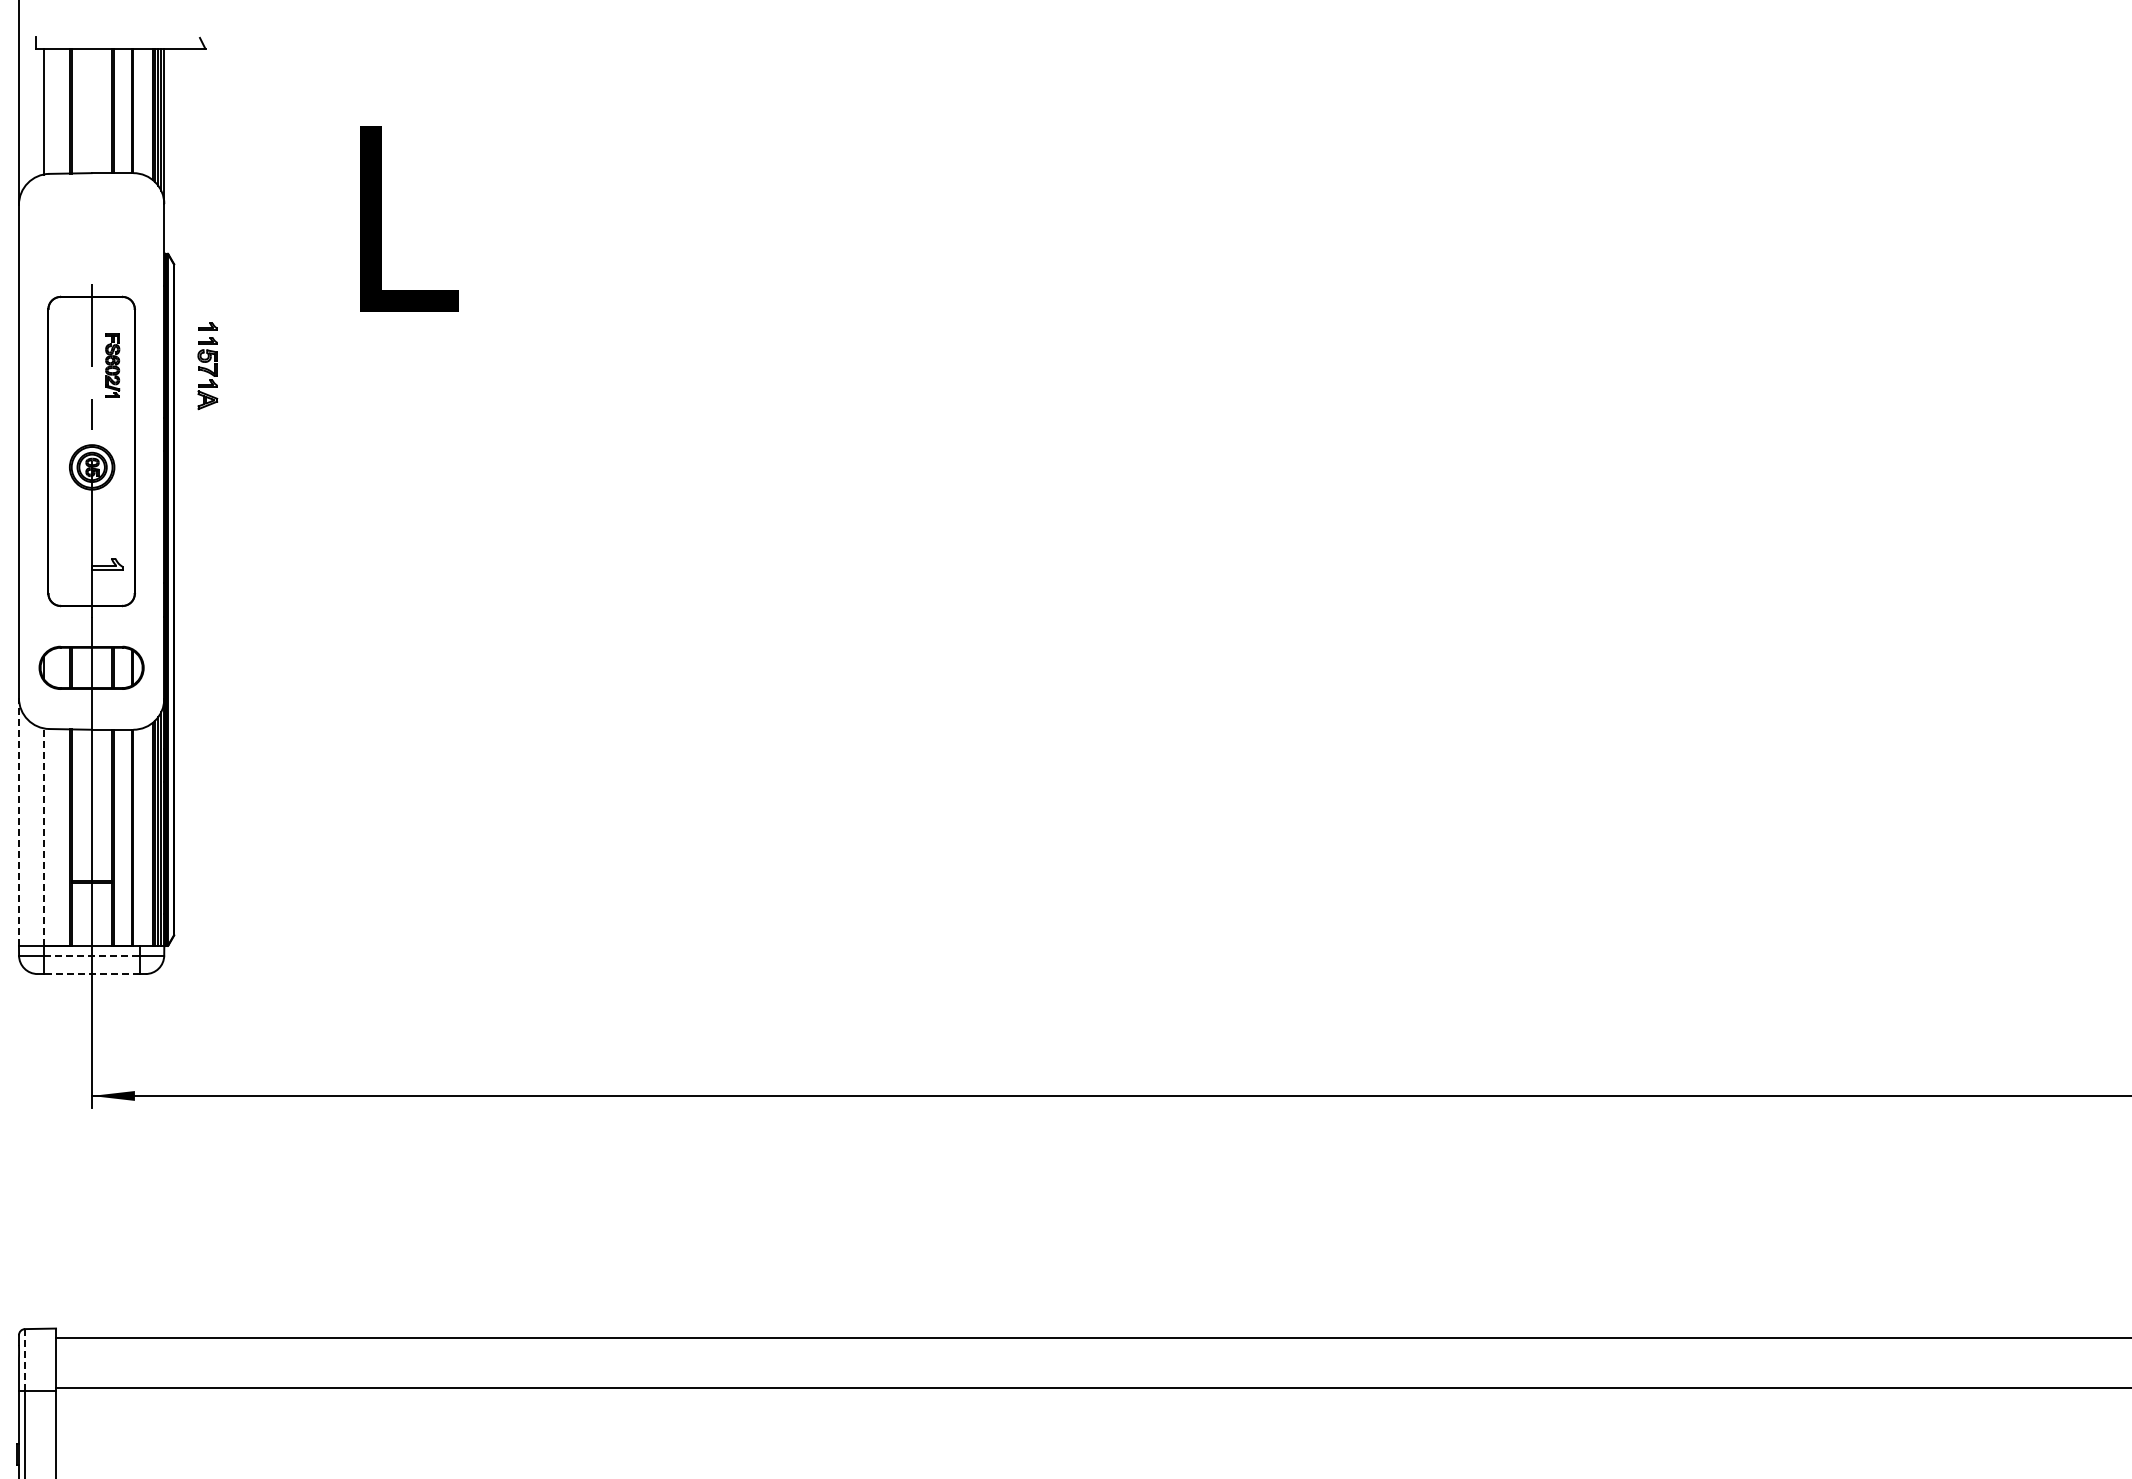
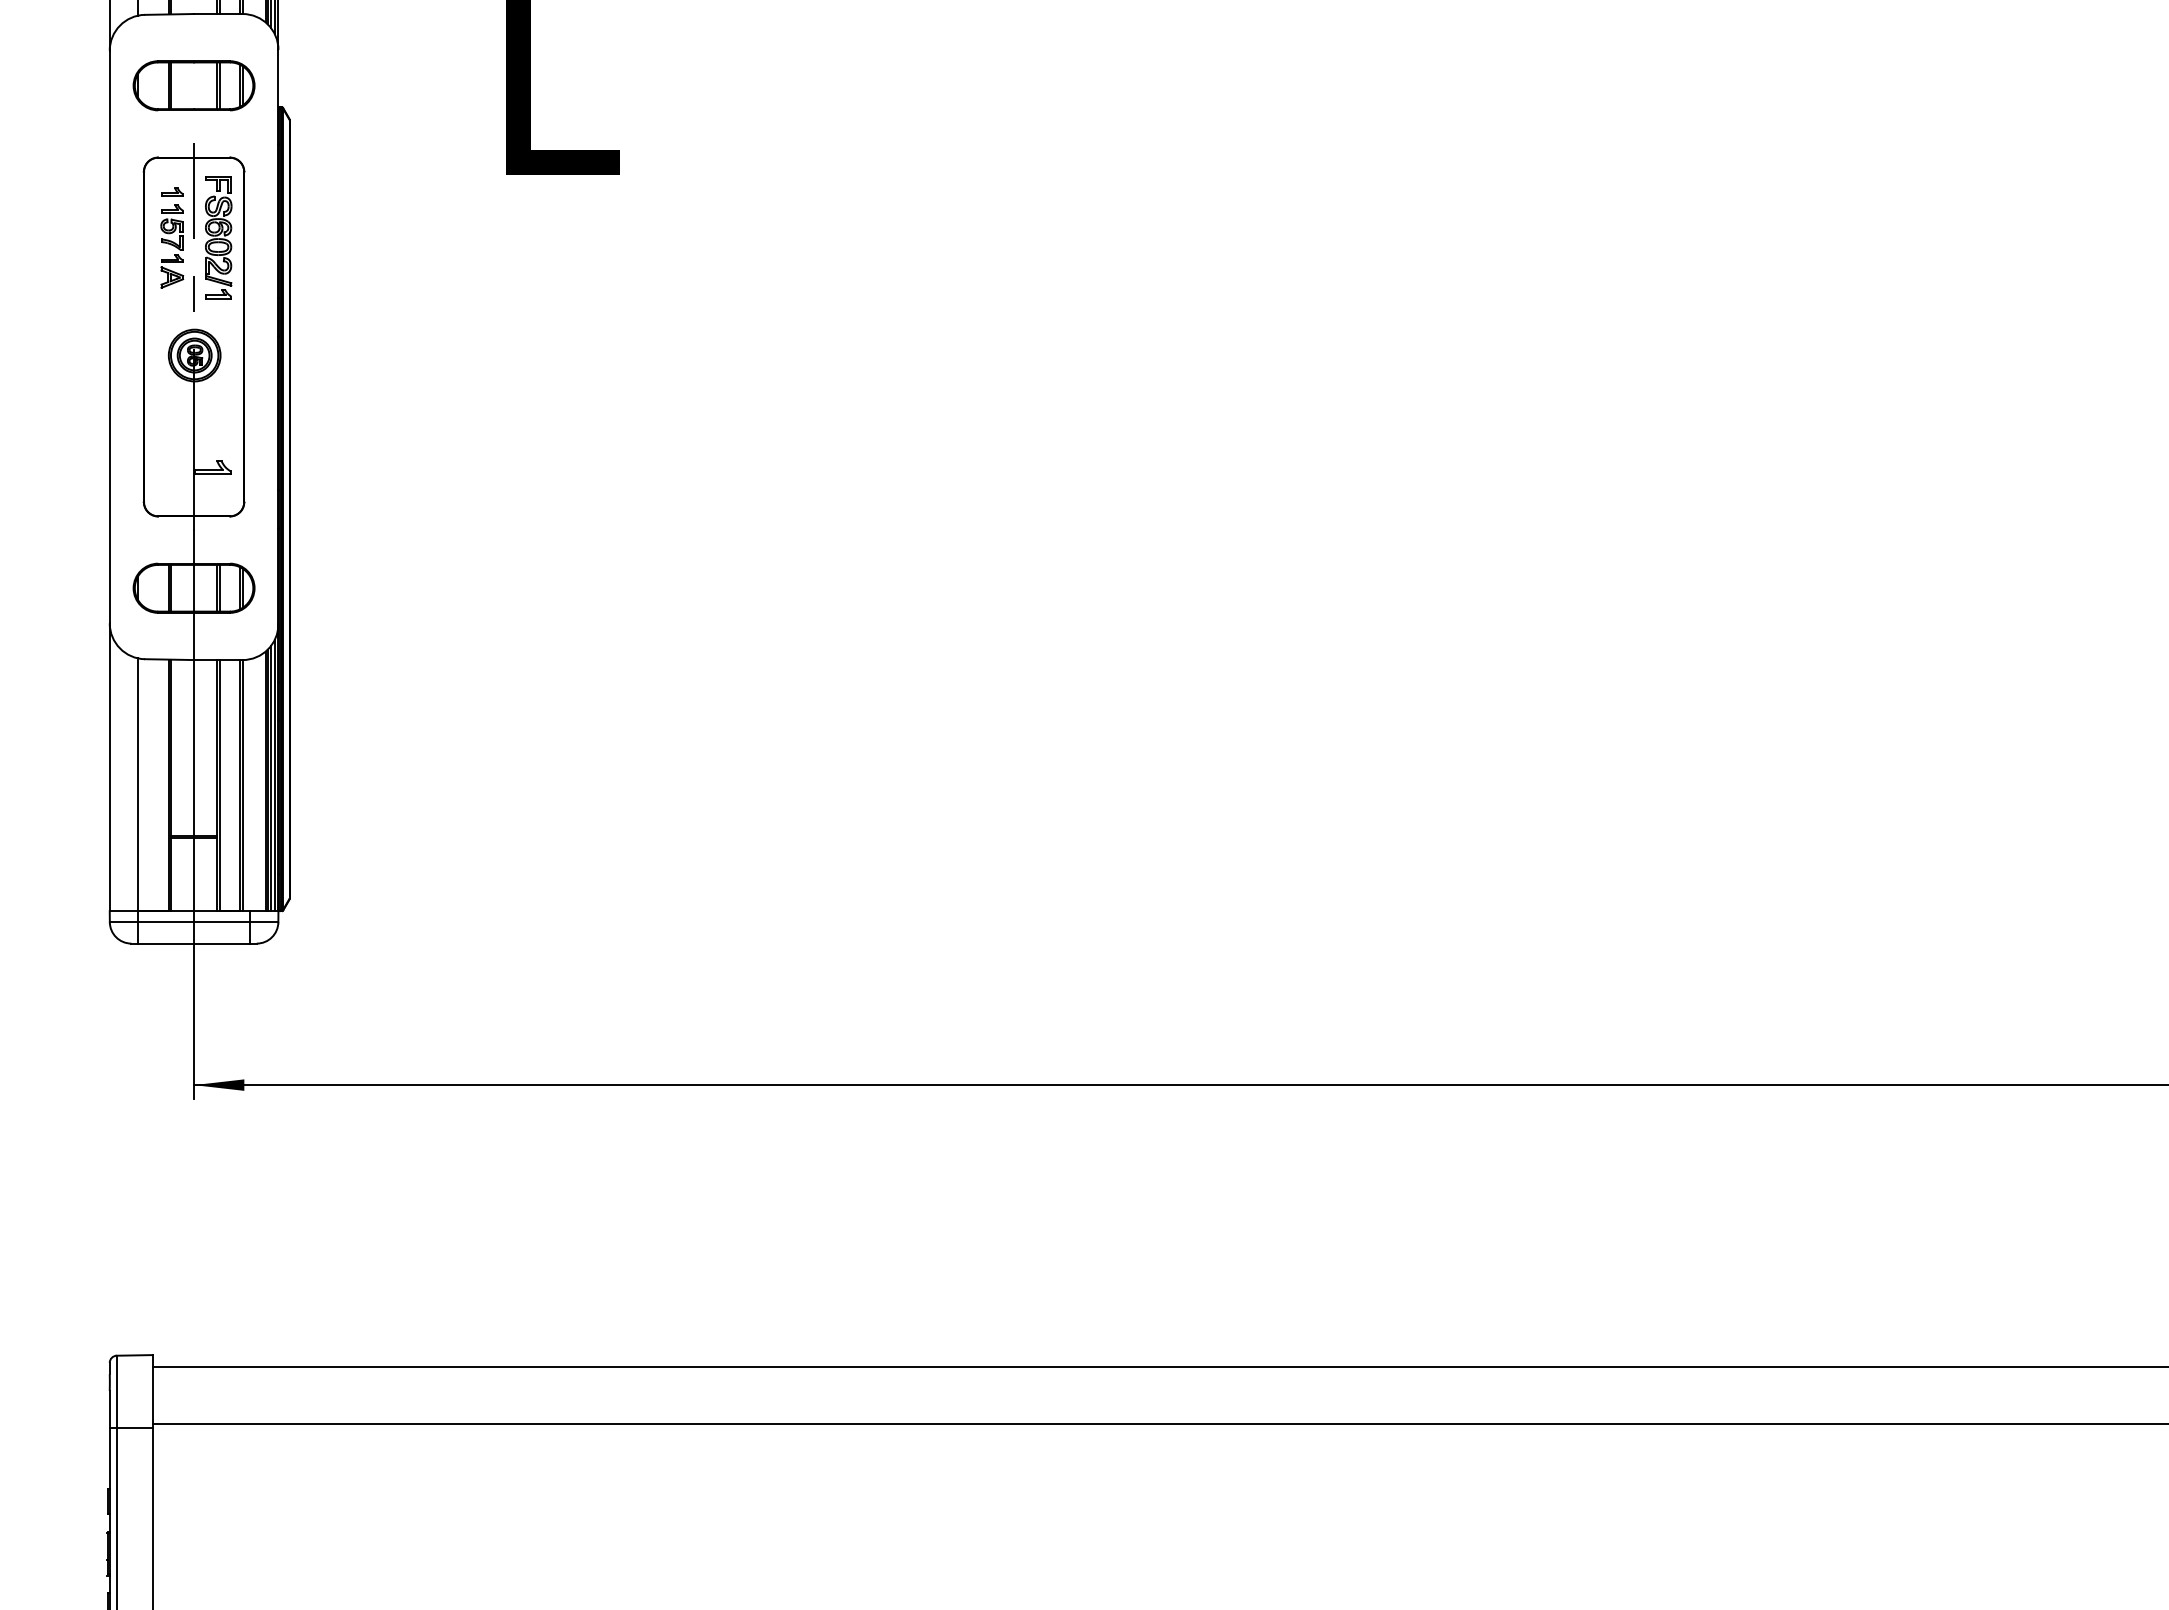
part: (91, 234) -> (193, 85), added
part: (112, 365) -> (218, 237), size x1.67
part: (207, 366) -> (171, 238), moved
line: (18, 821) -> (109, 766), dashed -> solid
line: (43, 837) -> (138, 785), dashed -> solid
line: (91, 955) -> (193, 922), dashed -> solid
line: (91, 974) -> (193, 944), dashed -> solid
line: (25, 1360) -> (117, 1392), dashed -> solid

